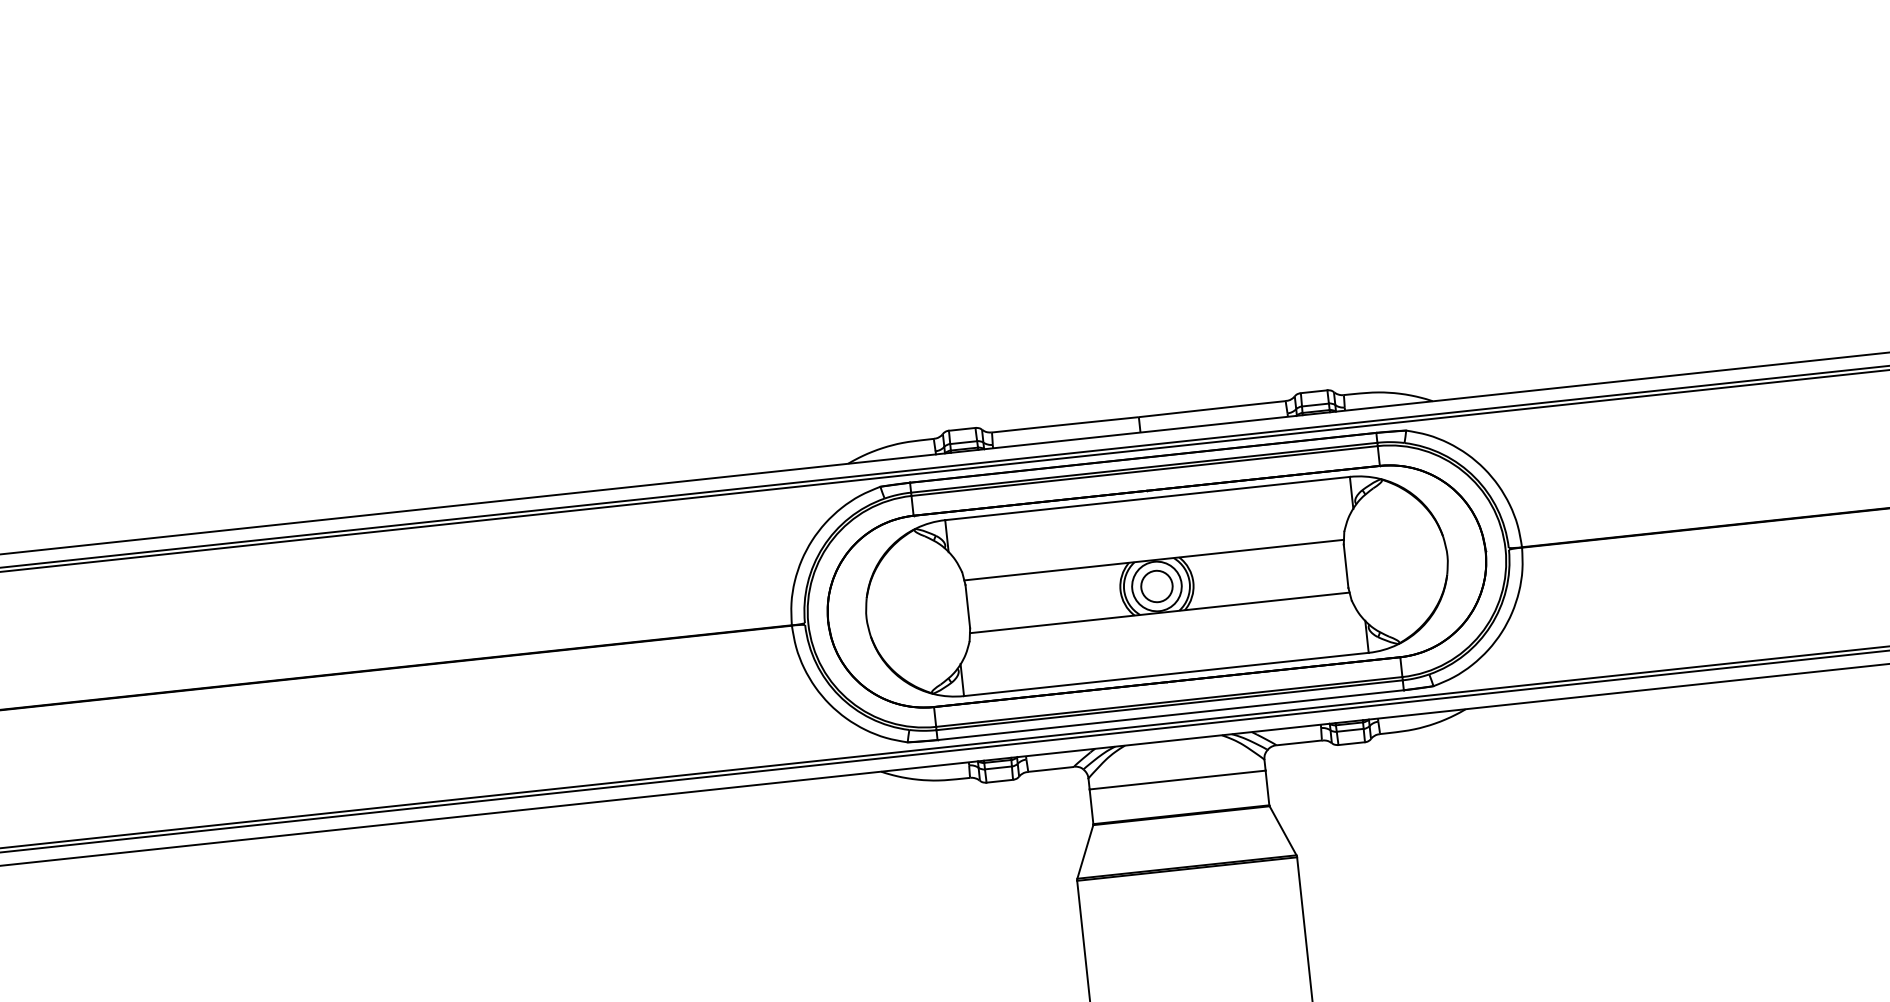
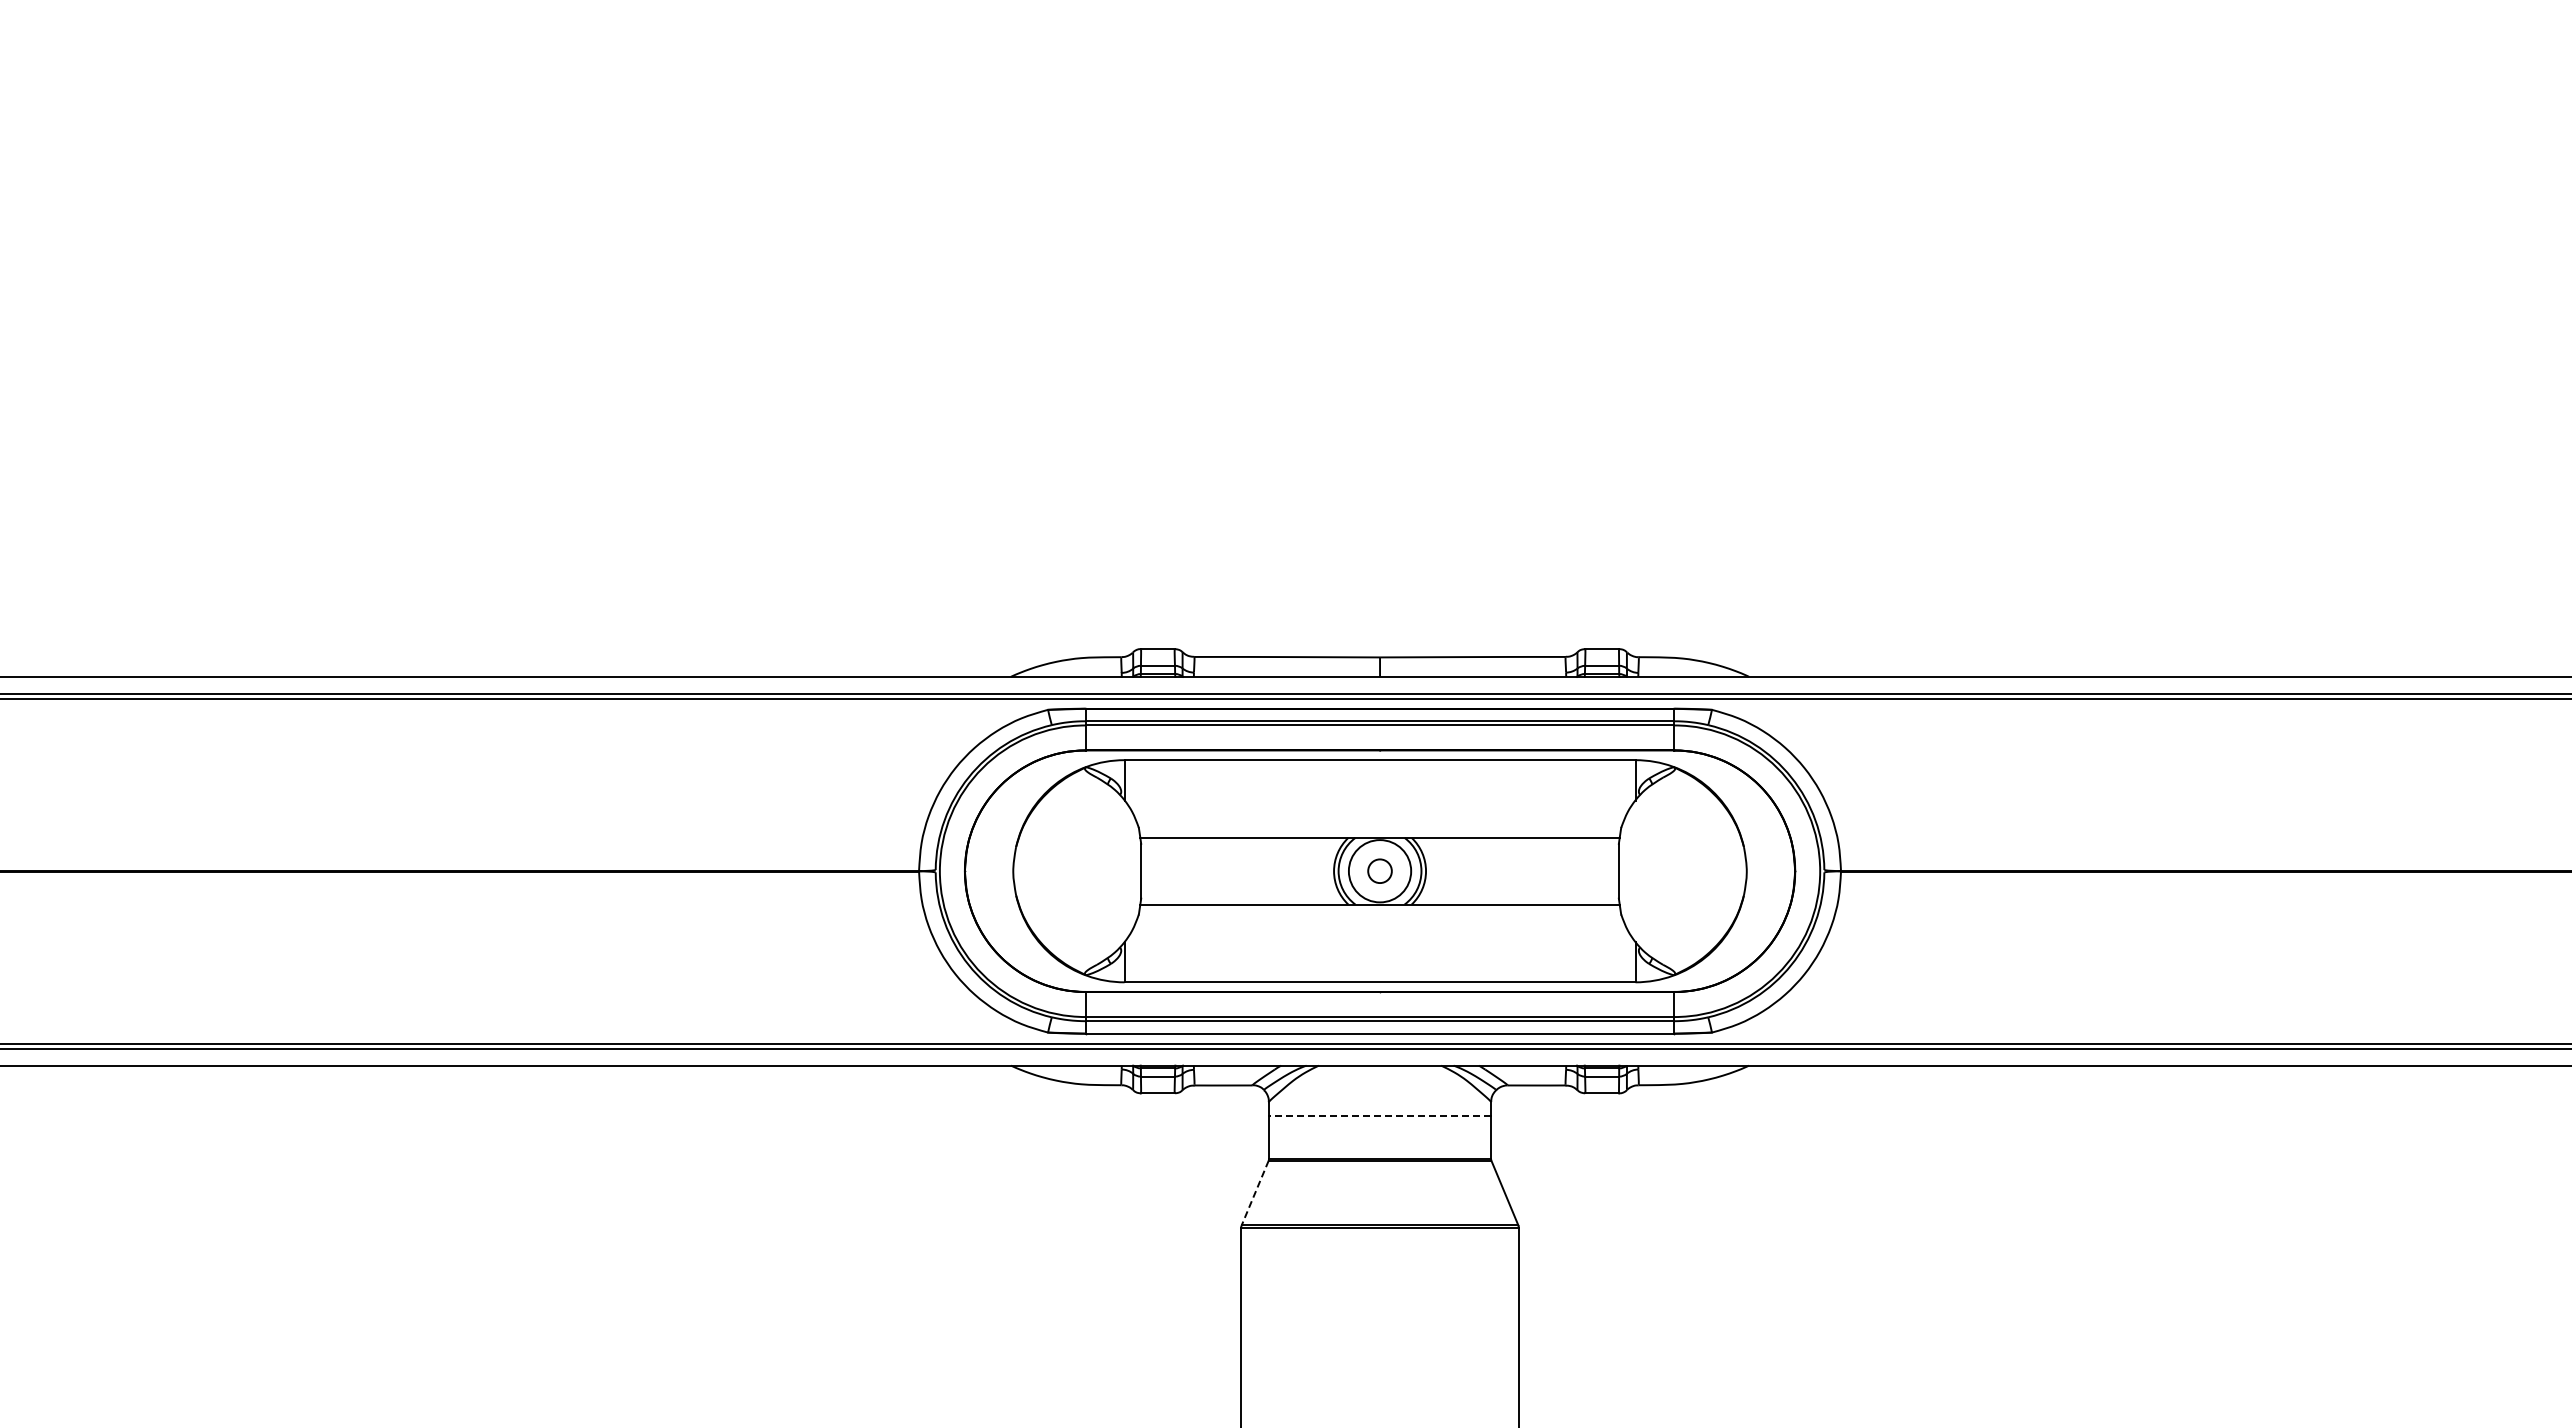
circle: (1156, 585) -> (1379, 870), size x0.6
line: (1177, 780) -> (1379, 1115), solid -> dashed
line: (1085, 852) -> (1255, 1193), solid -> dashed

